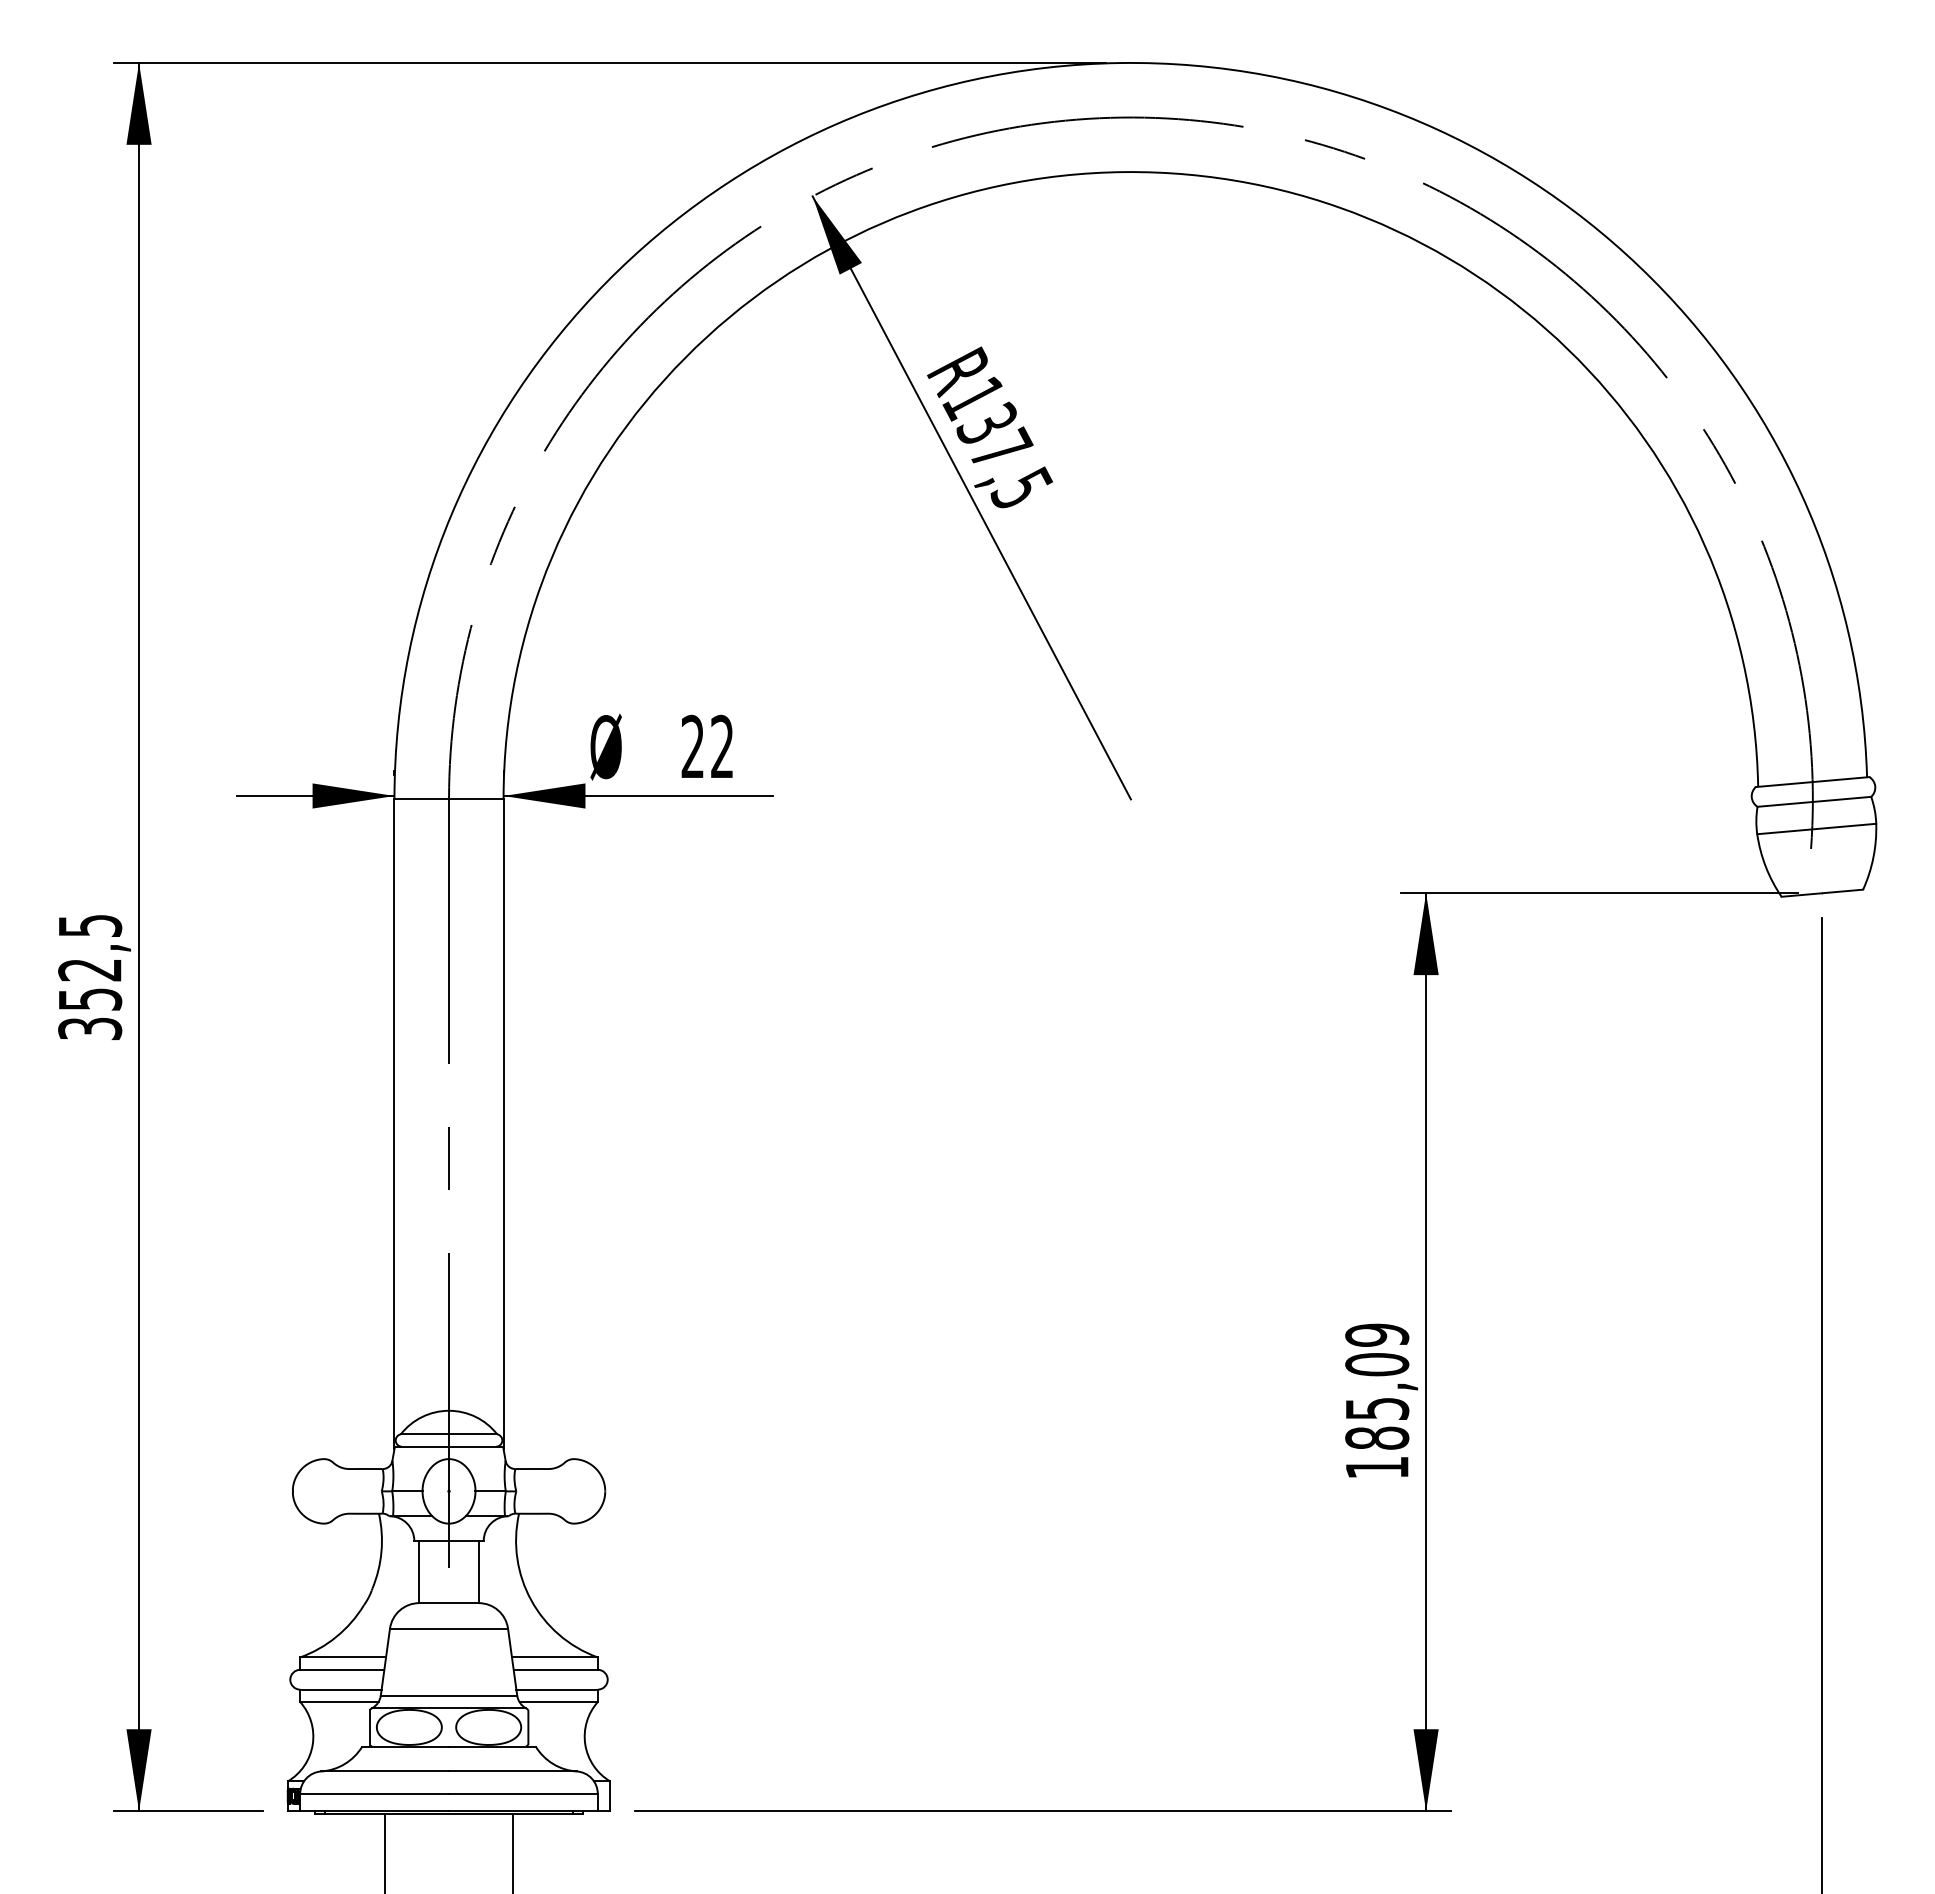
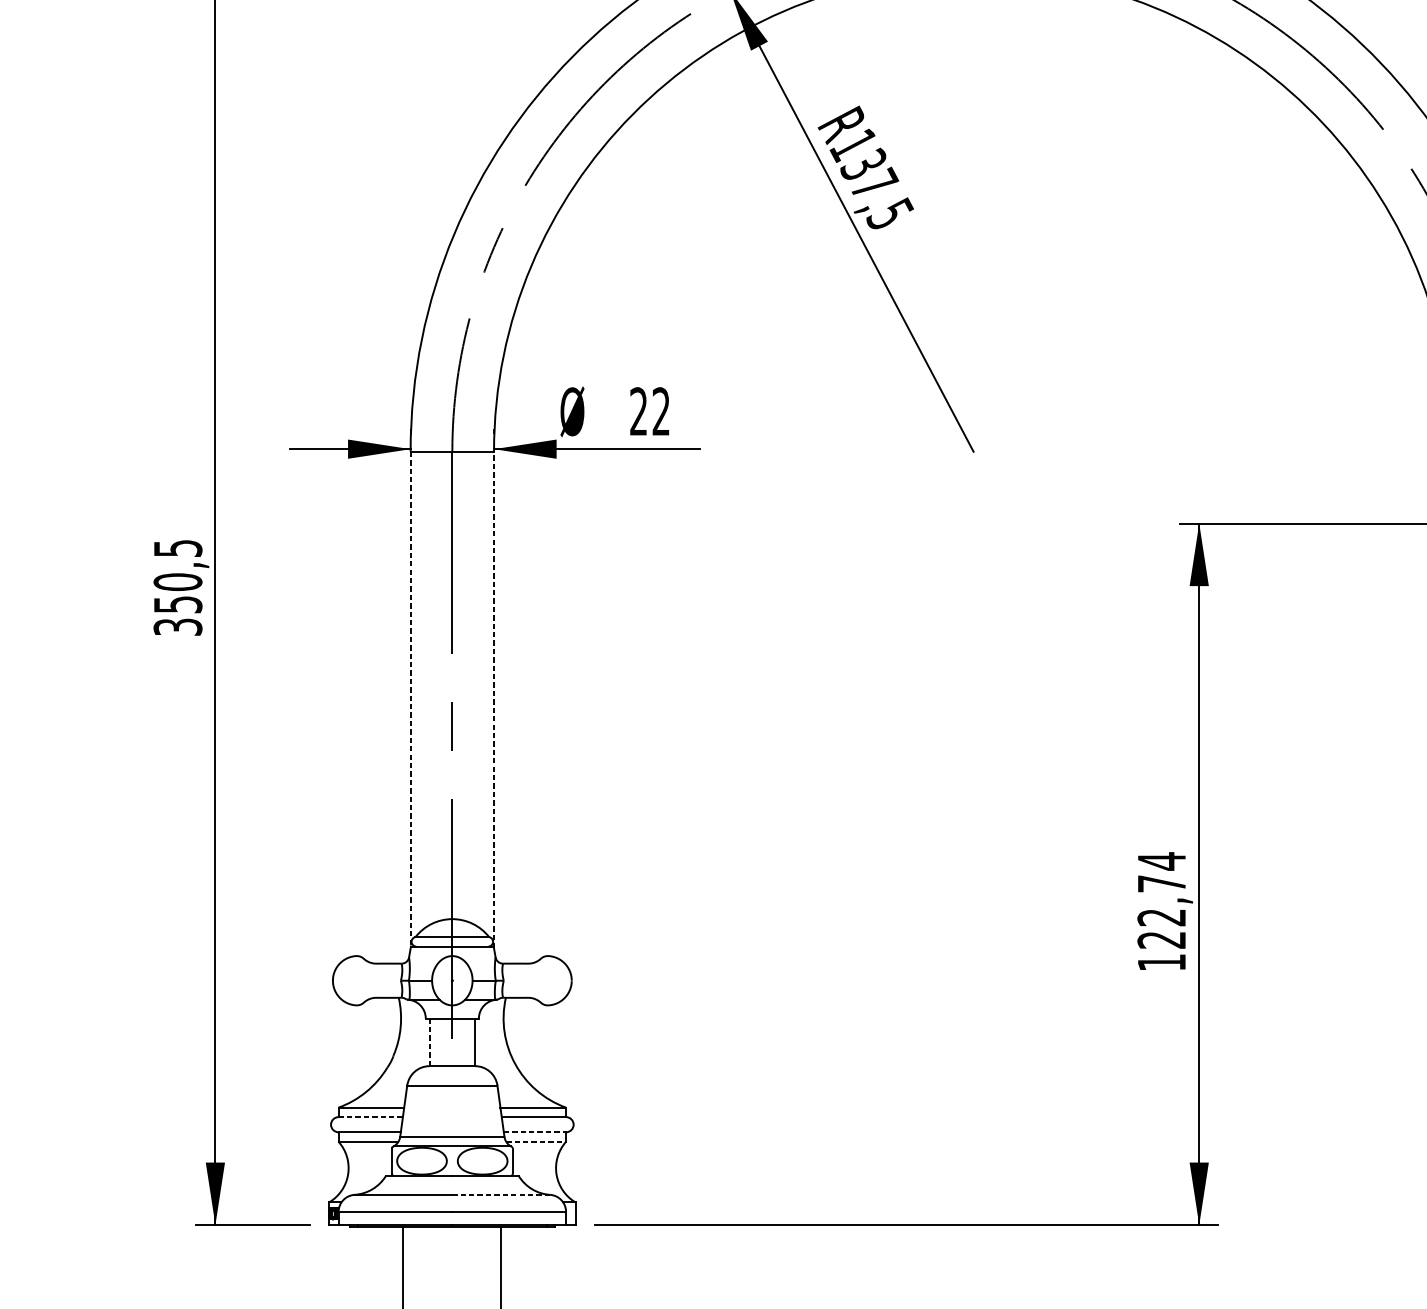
text: (90, 969) -> (178, 581), 352,5 -> 350,5
line: (394, 1124) -> (410, 700), solid -> dashed
line: (503, 1124) -> (493, 700), solid -> dashed
text: (1377, 1386) -> (1162, 900), 185,09 -> 122,74
line: (419, 1572) -> (429, 1042), solid -> dashed
line: (342, 1669) -> (370, 1116), solid -> dashed
line: (557, 1689) -> (535, 1132), solid -> dashed
line: (559, 1702) -> (536, 1142), solid -> dashed
line: (512, 1771) -> (500, 1194), solid -> dashed

